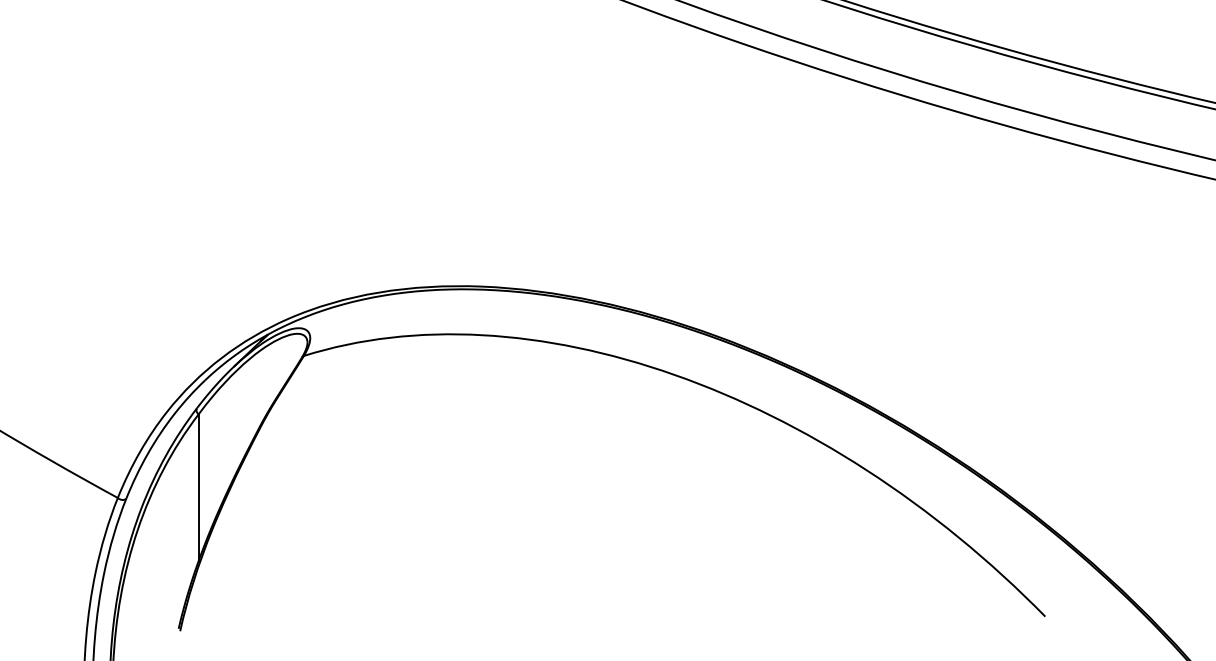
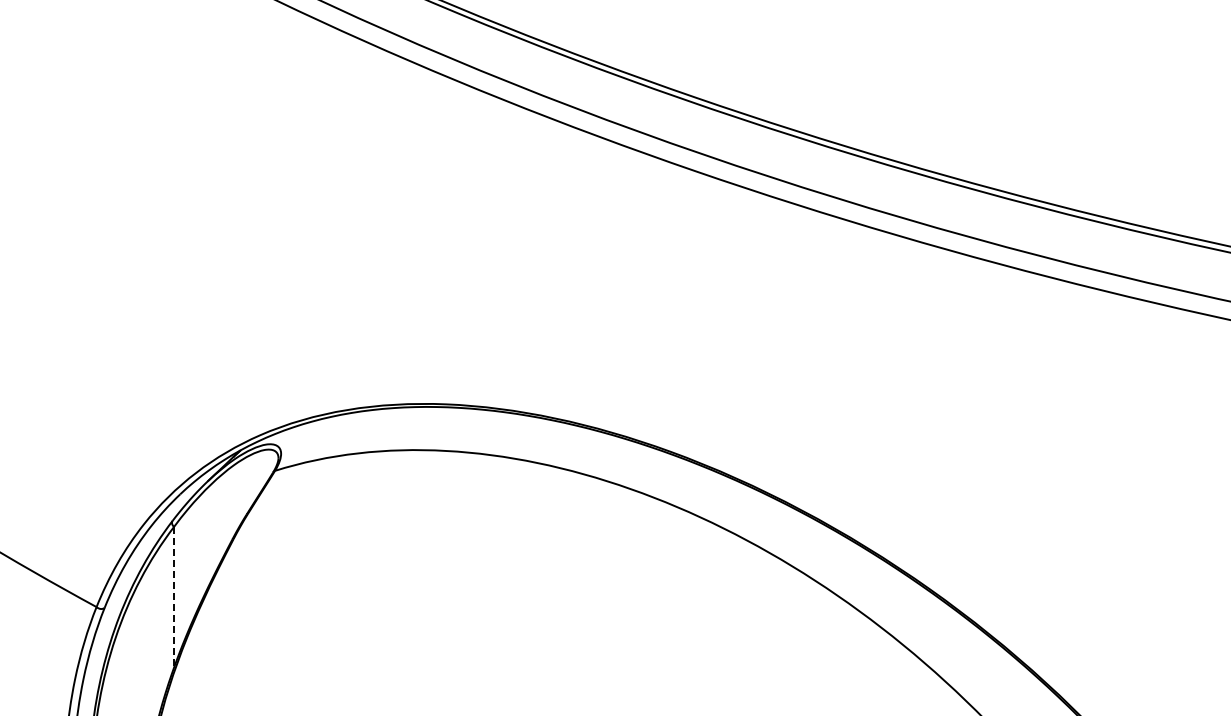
line: (199, 487) -> (174, 597), solid -> dashed

